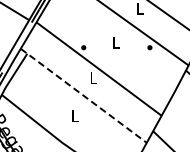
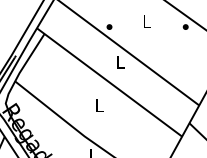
line: (83, 95) -> (109, 82), dashed -> solid

